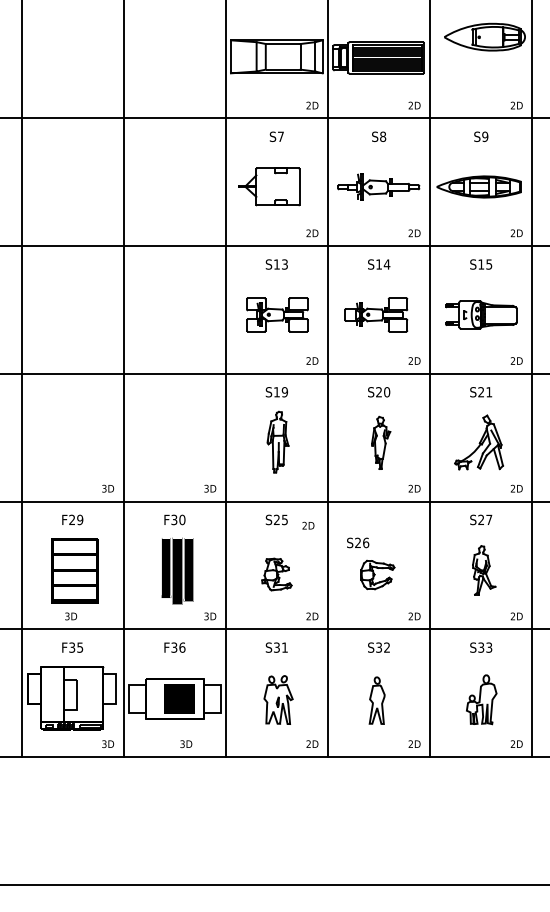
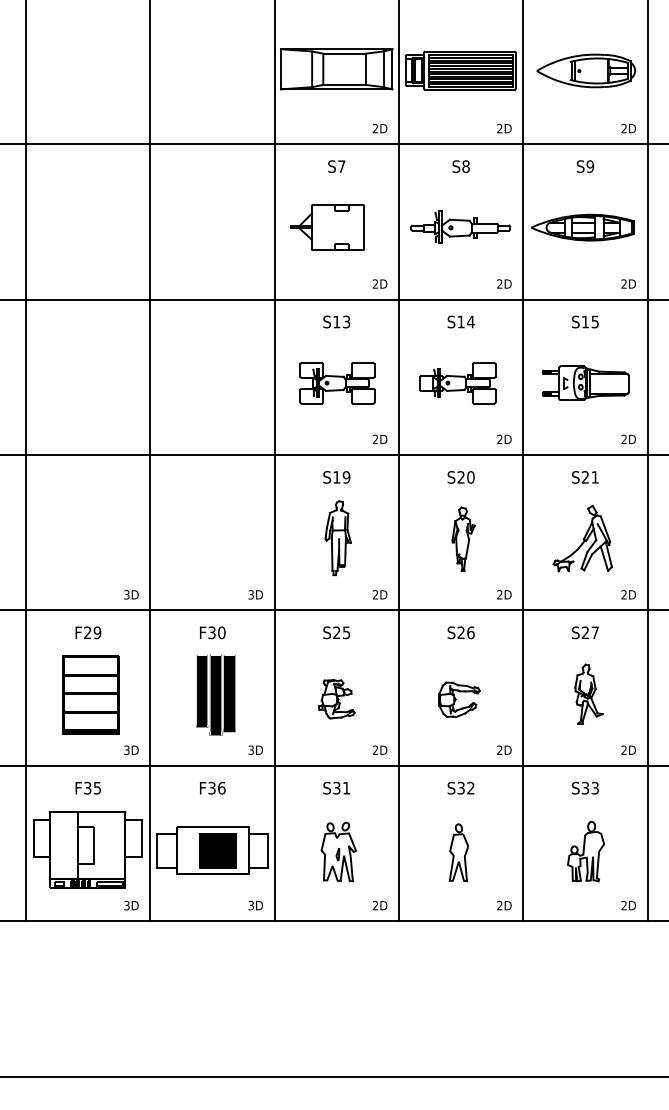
part: (484, 36) -> (585, 70), moved
text: (308, 525) -> (380, 594), moved
text: (358, 542) -> (461, 632), moved
text: (71, 616) -> (131, 750), moved
text: (186, 743) -> (256, 904), moved

